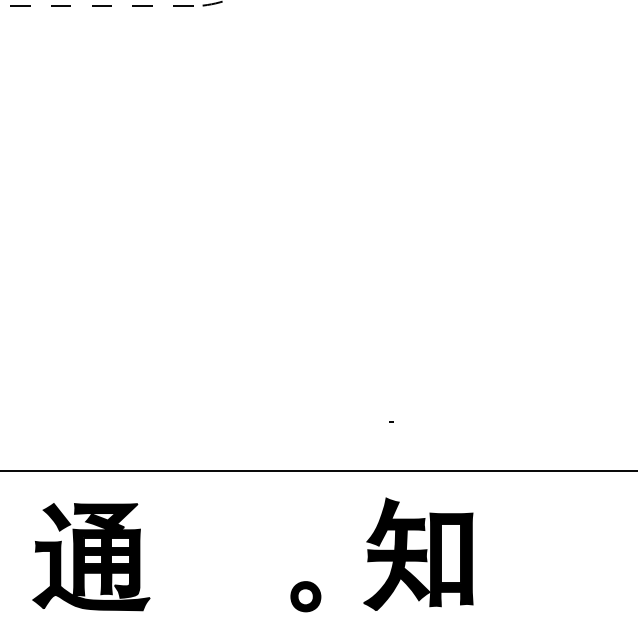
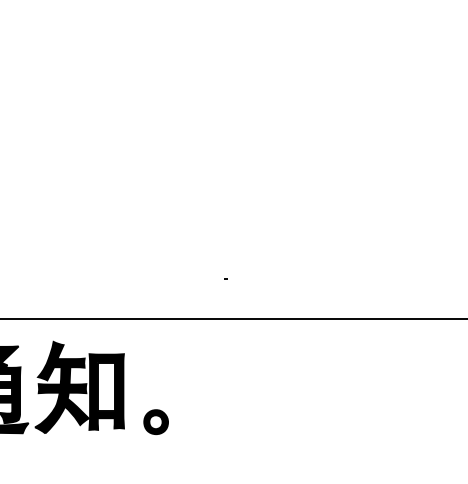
part: (418, 553) -> (79, 386), moved

